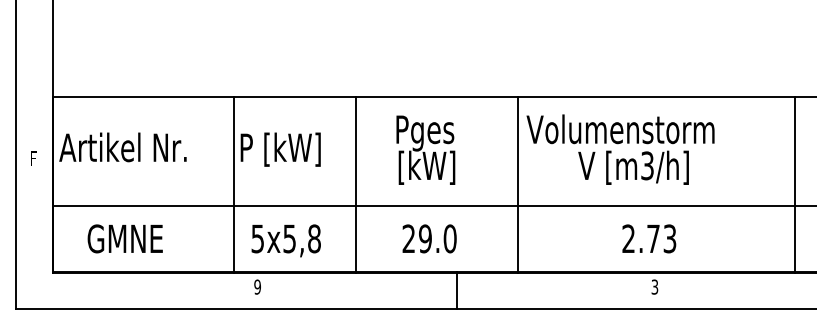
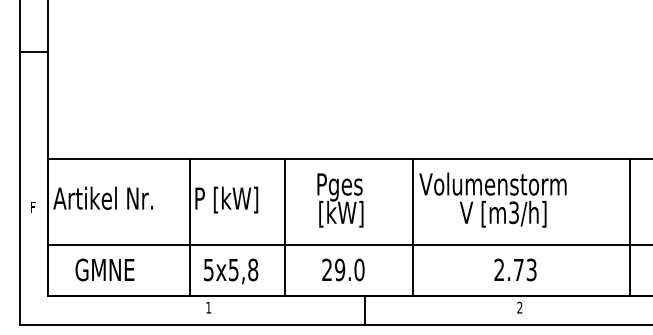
text: (257, 286) -> (208, 307), 9 -> 1
text: (654, 286) -> (519, 307), 3 -> 2

